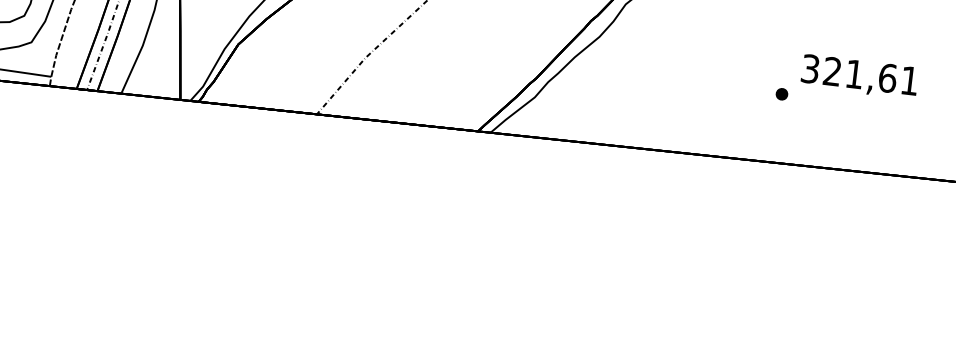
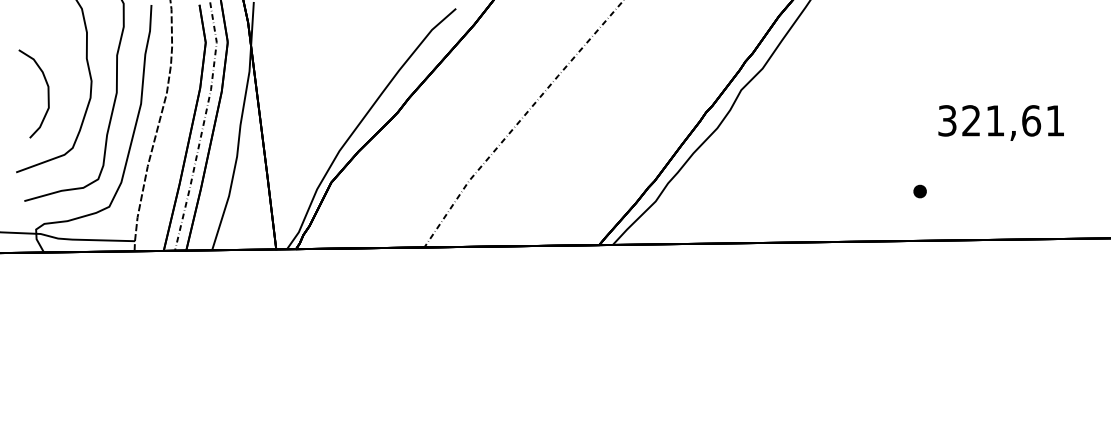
text: (859, 76) -> (1000, 122), moved
part: (781, 94) -> (919, 191), moved

